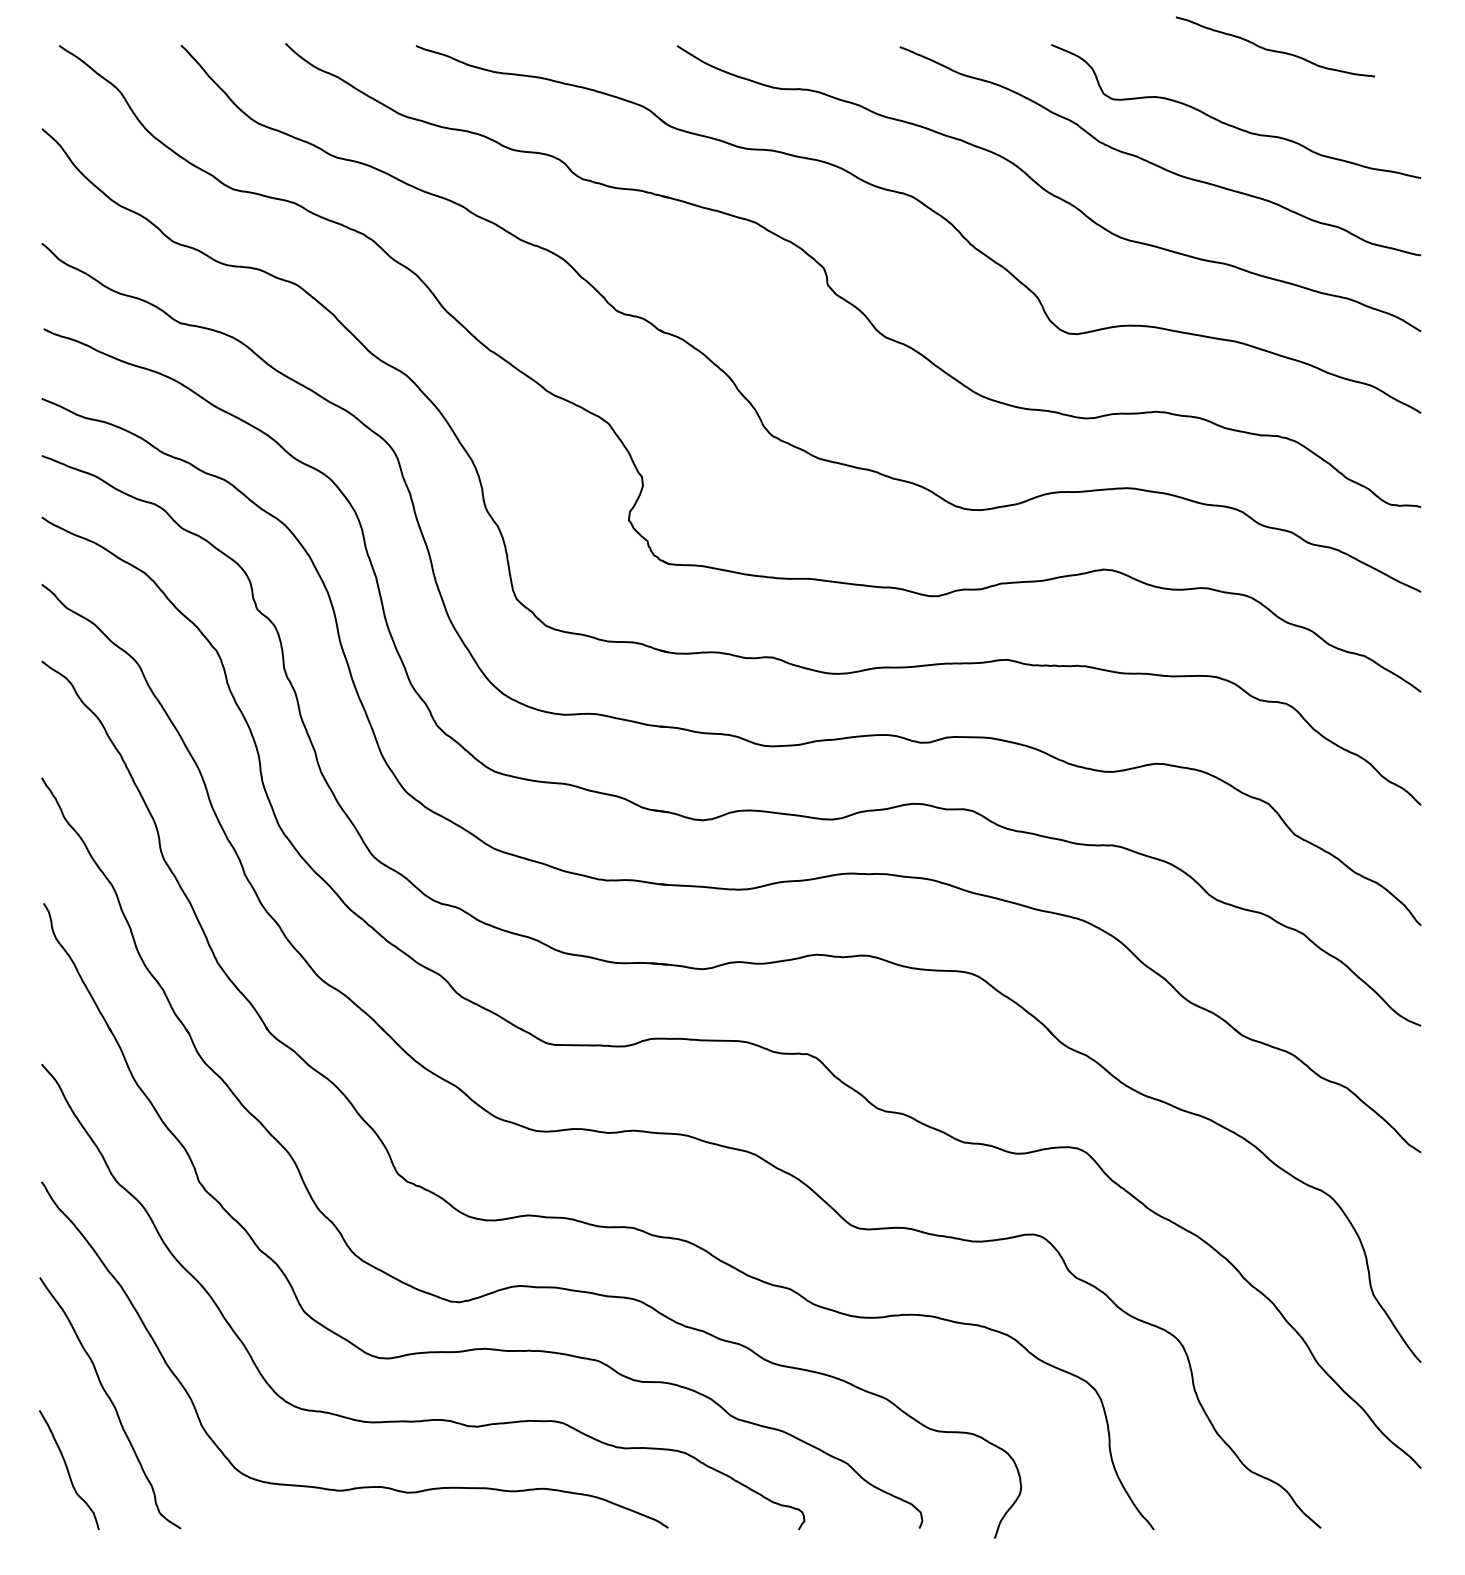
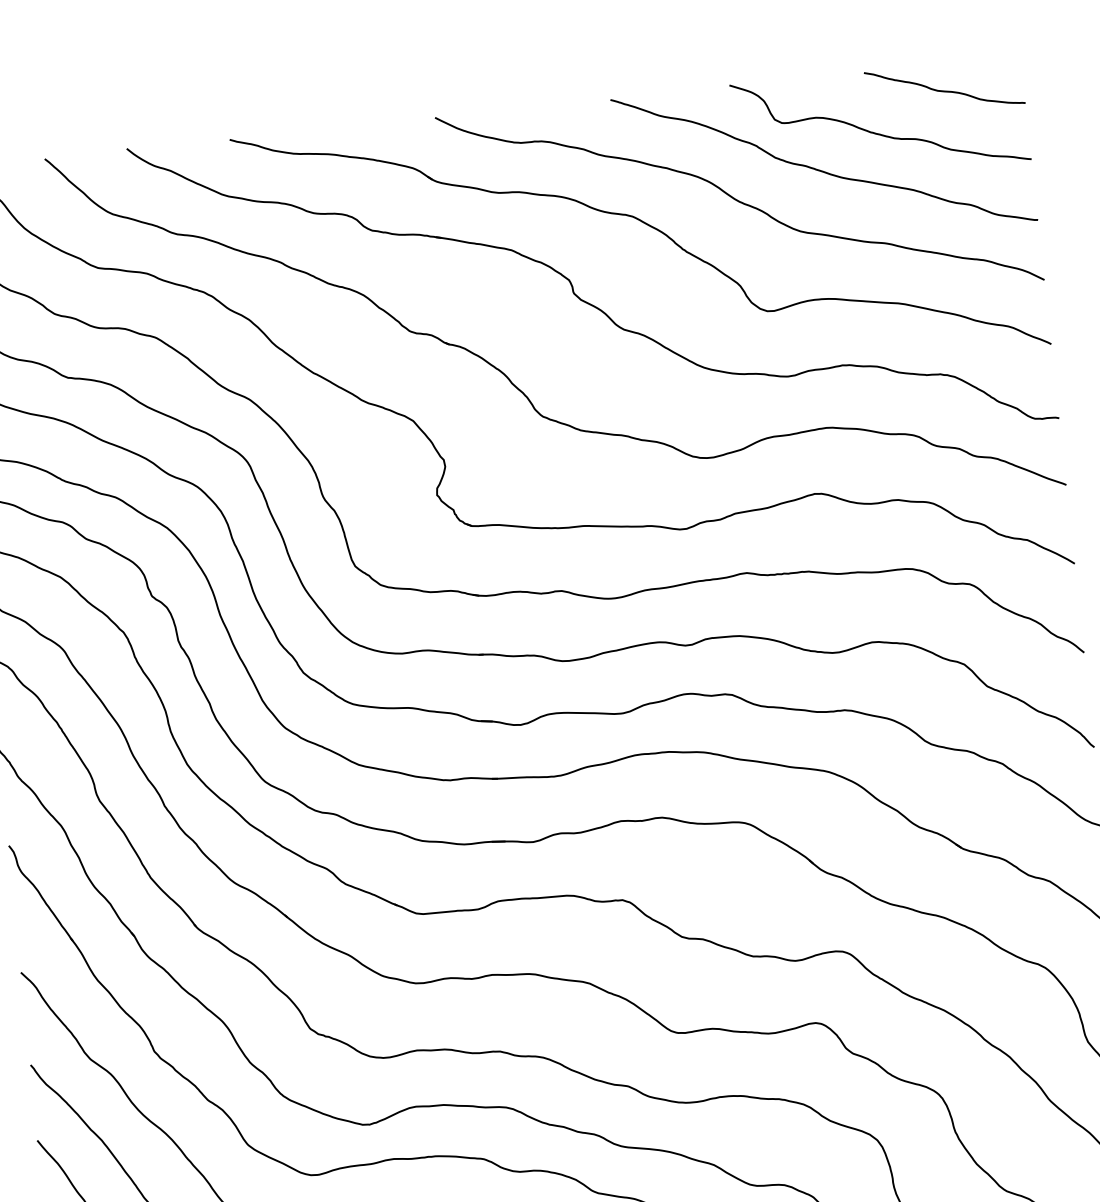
curve: (1275, 50) -> (945, 90), moved

